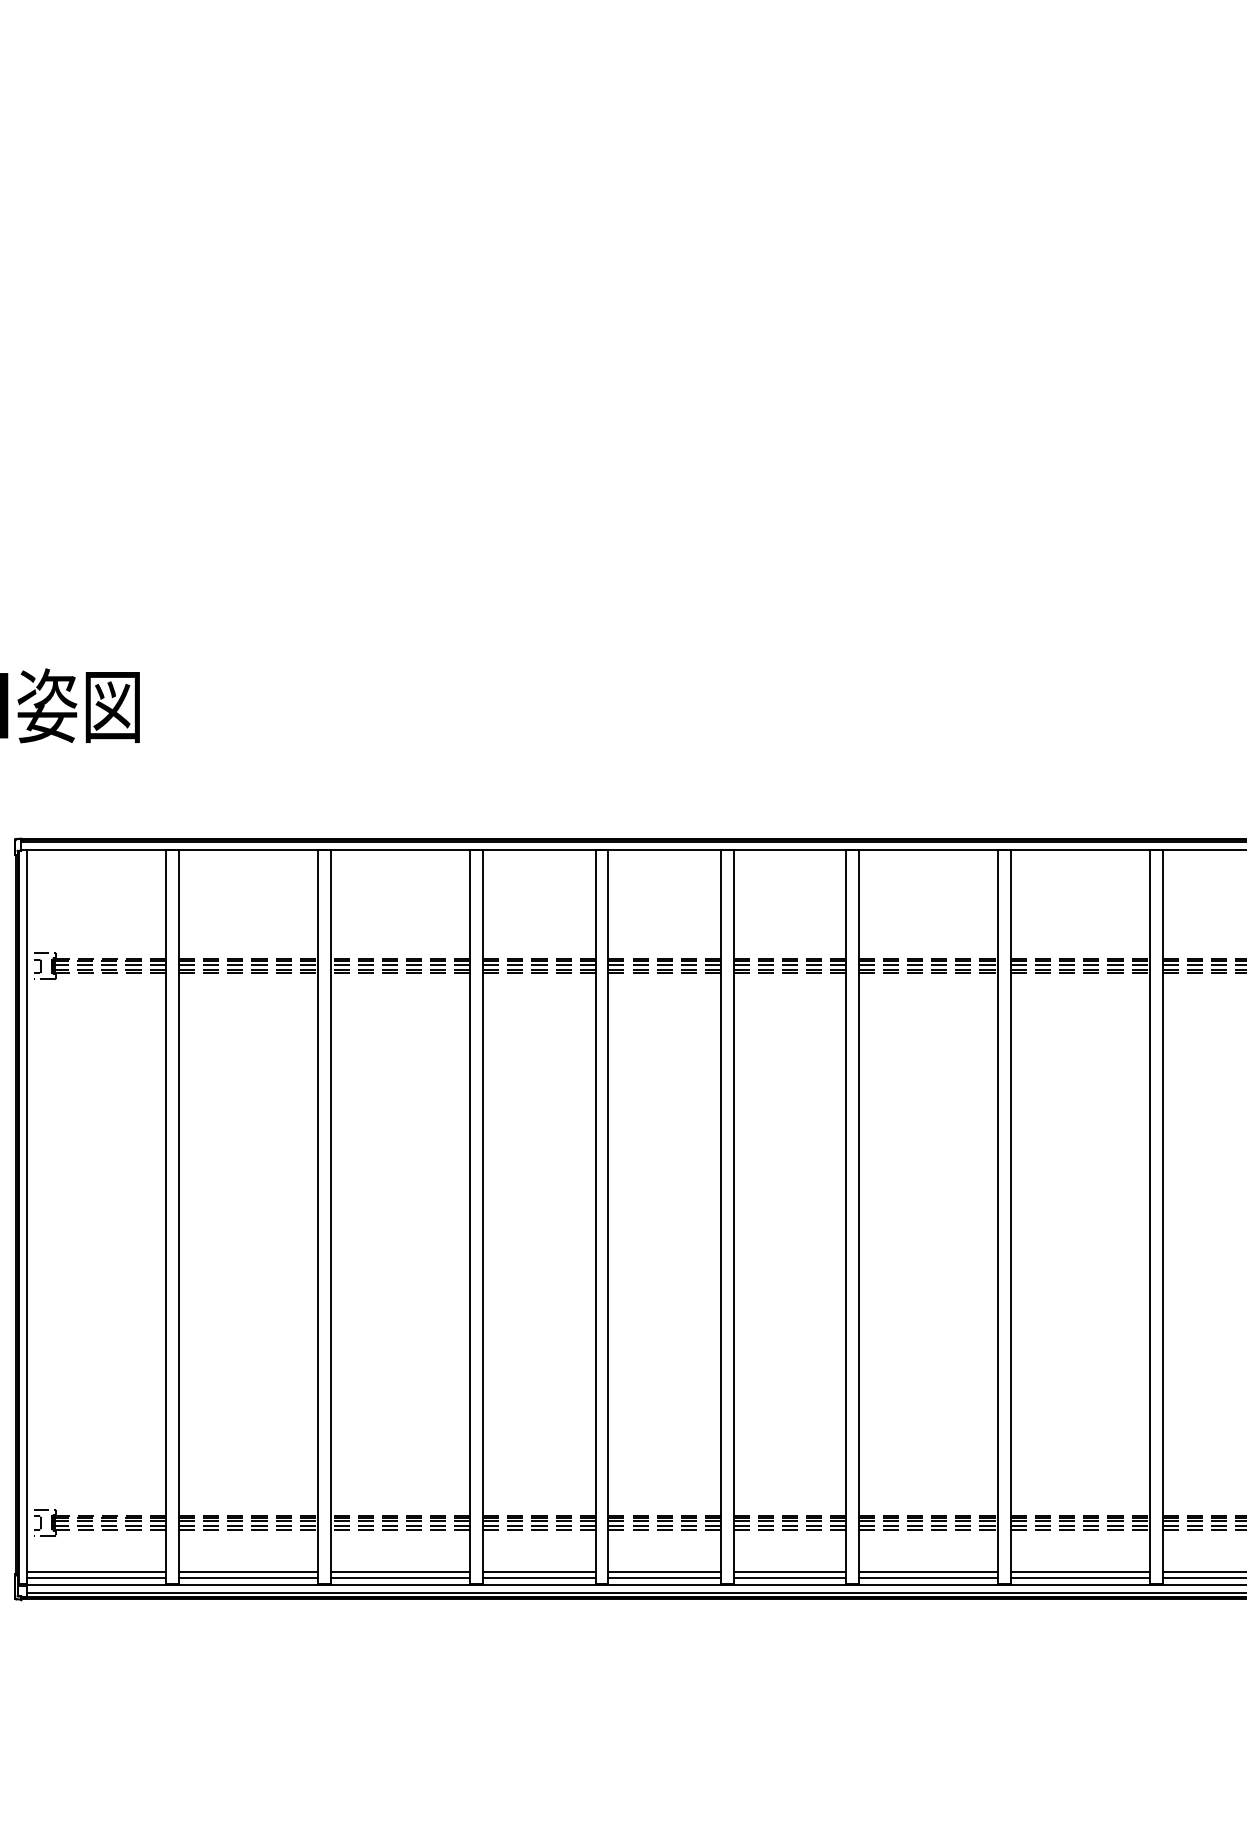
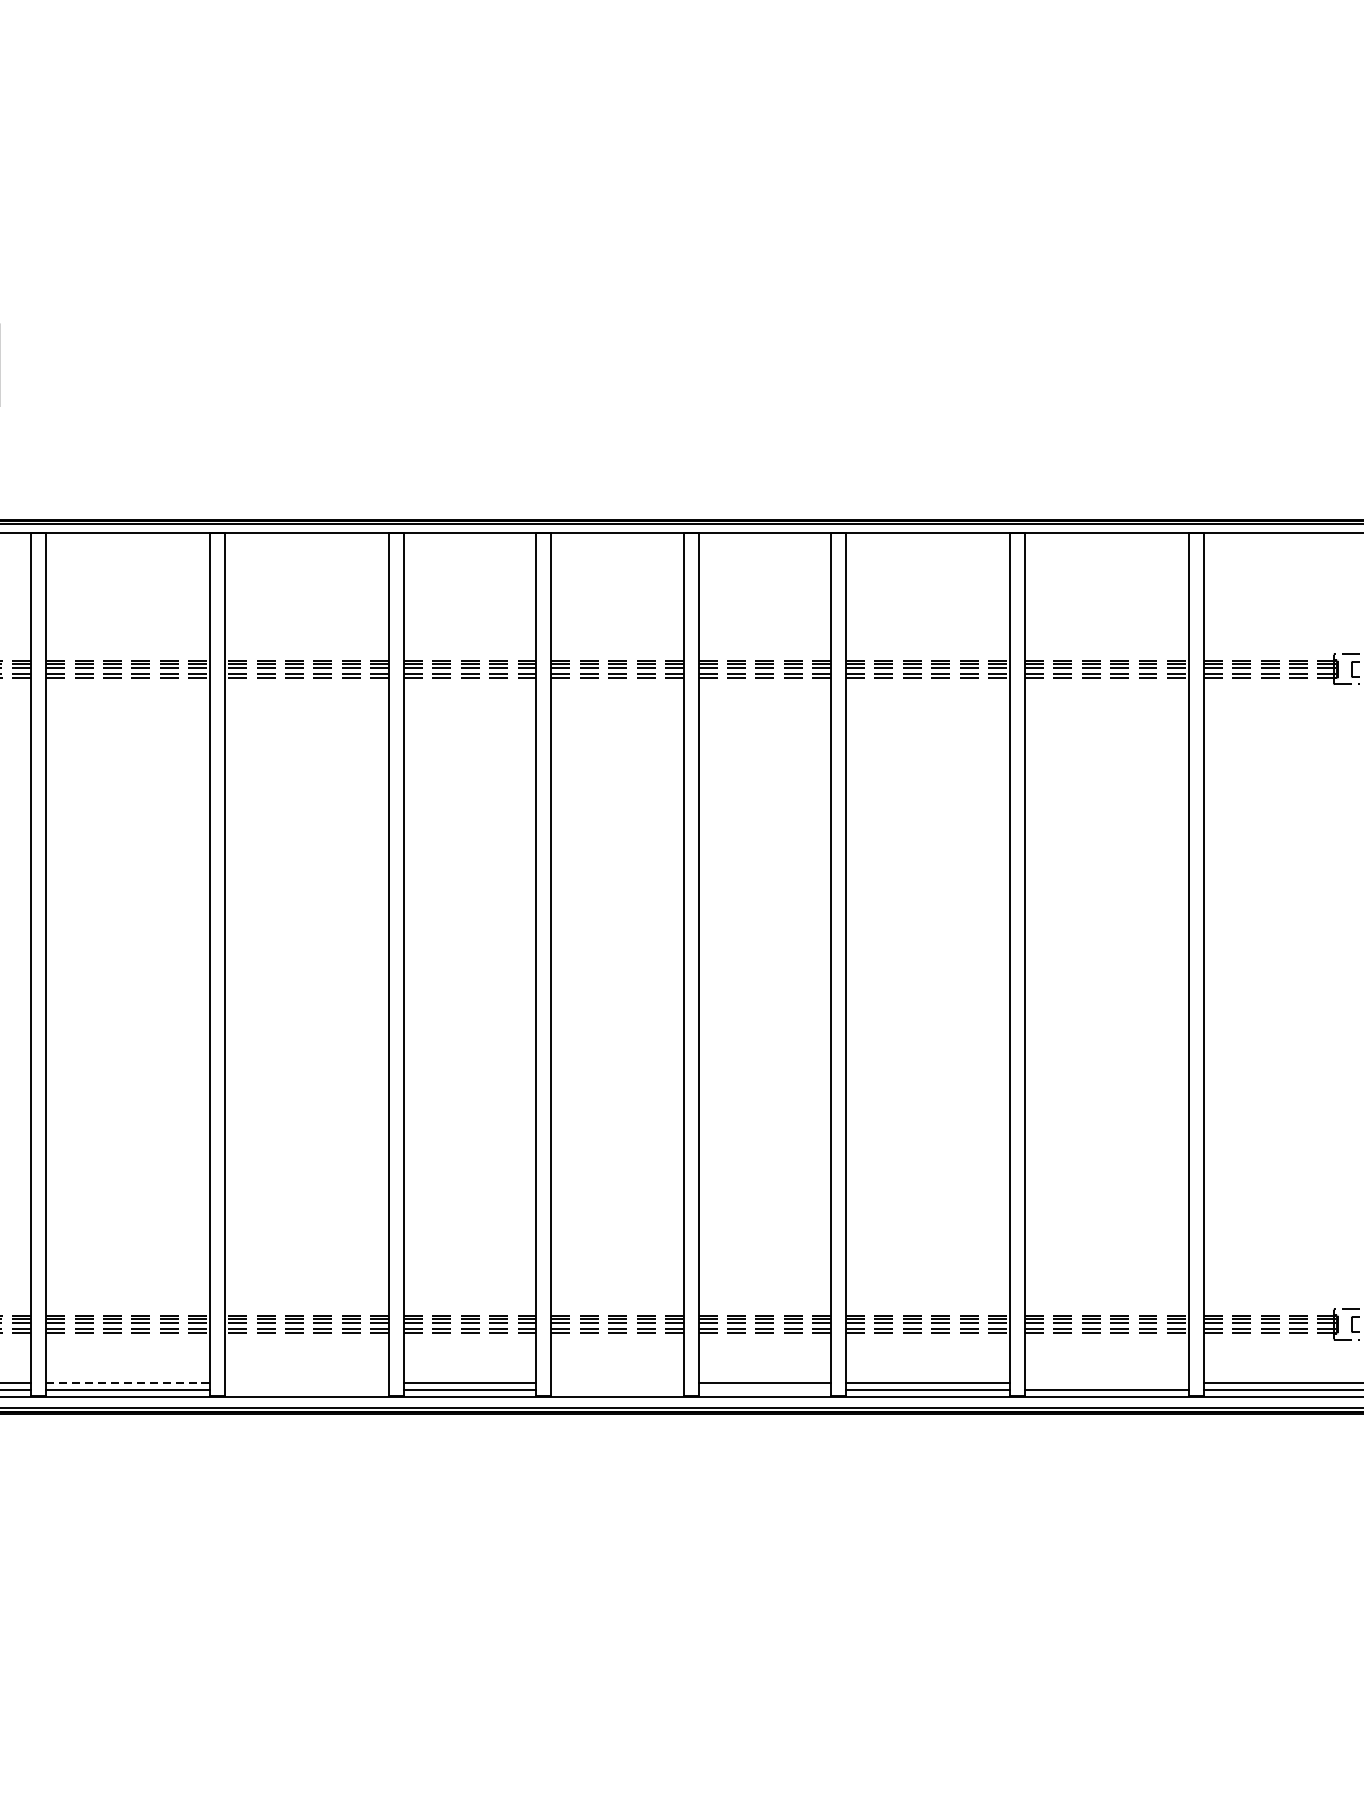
line: (248, 1572) -> (127, 1382), solid -> dashed
line: (400, 1572) -> (306, 1382), removed
line: (664, 1572) -> (617, 1382), removed
line: (1080, 1572) -> (1106, 1382), removed
line: (400, 1578) -> (306, 1389), removed
line: (664, 1578) -> (617, 1389), removed
line: (789, 1578) -> (764, 1389), removed

